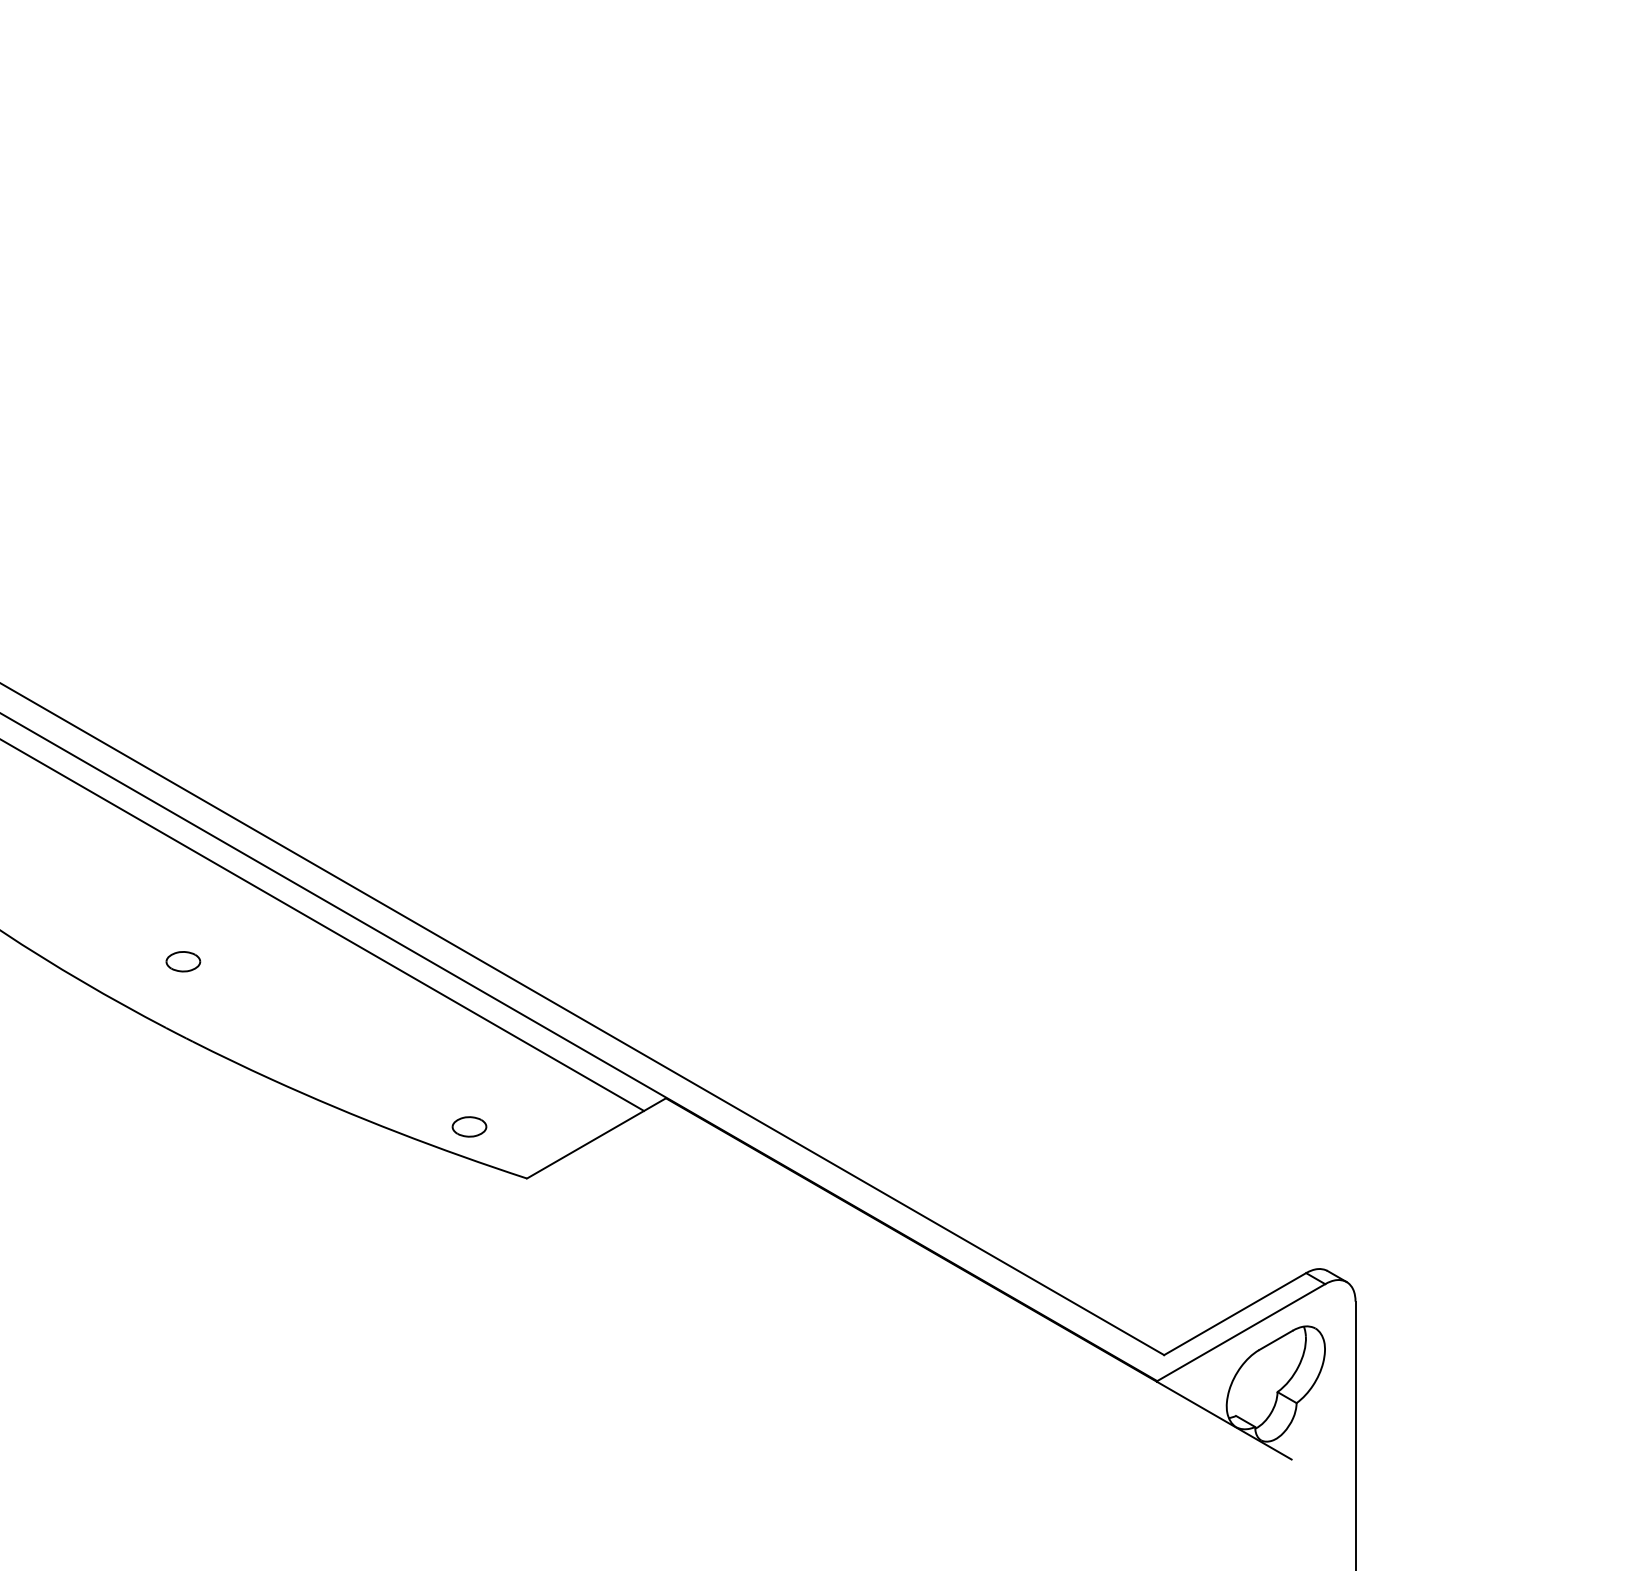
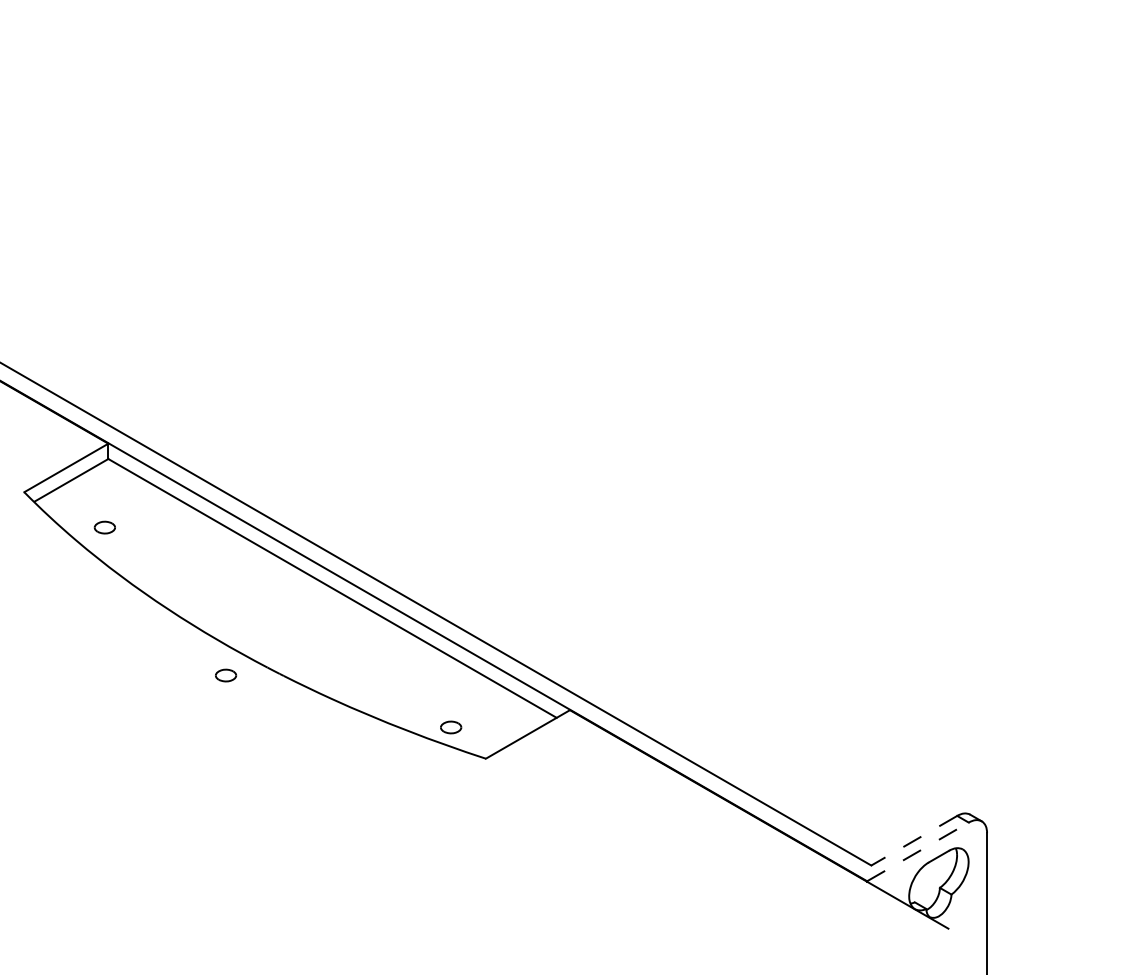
part: (184, 961) -> (226, 675), moved
line: (1235, 1313) -> (914, 840), solid -> dashed
line: (1240, 1331) -> (917, 851), solid -> dashed

